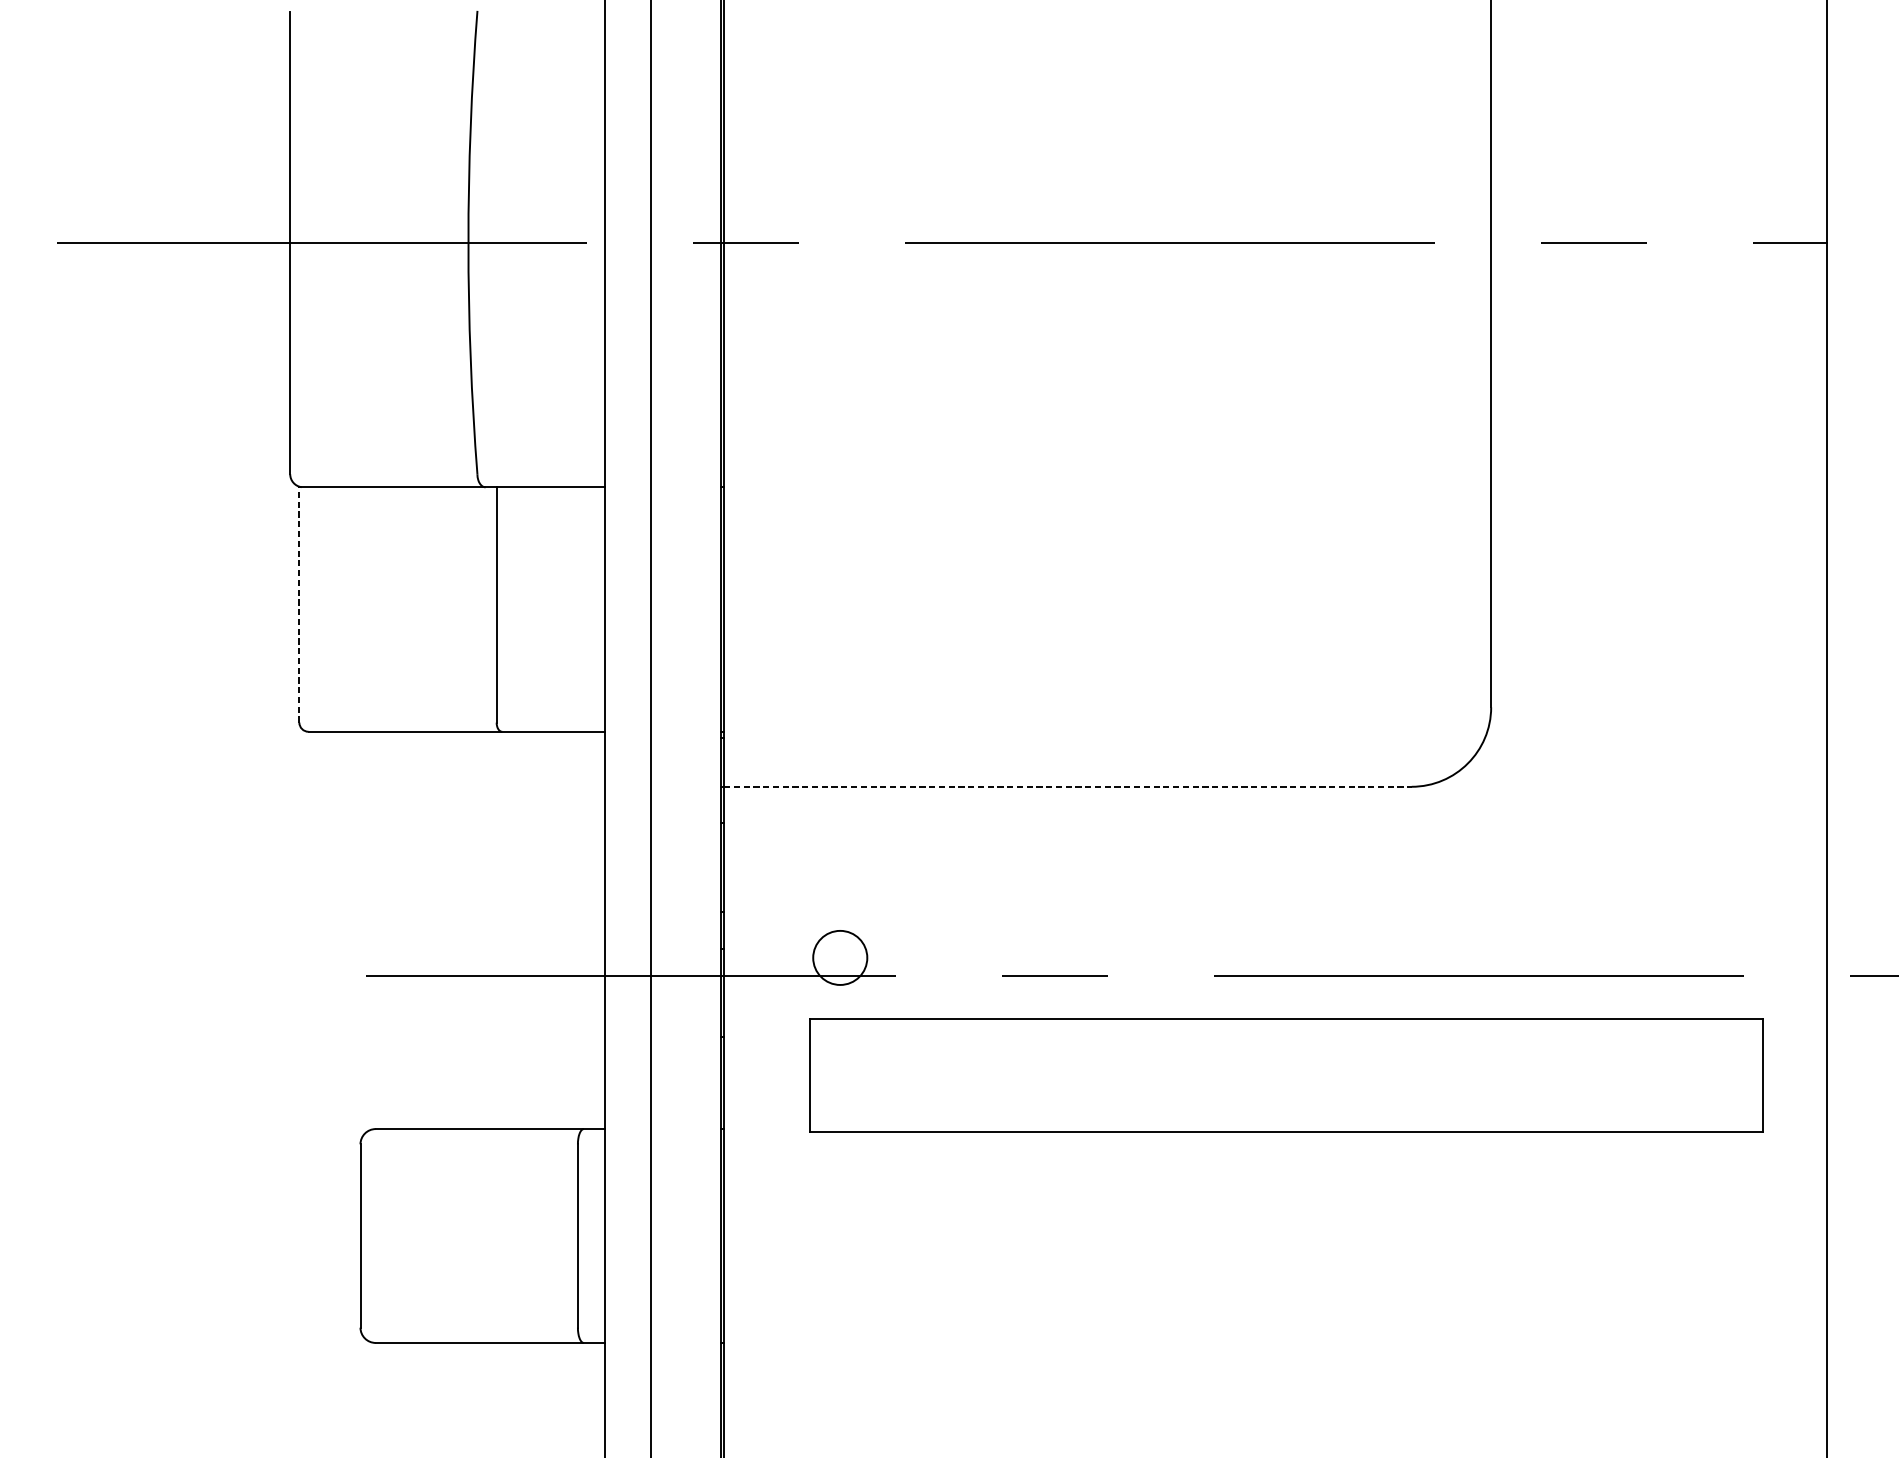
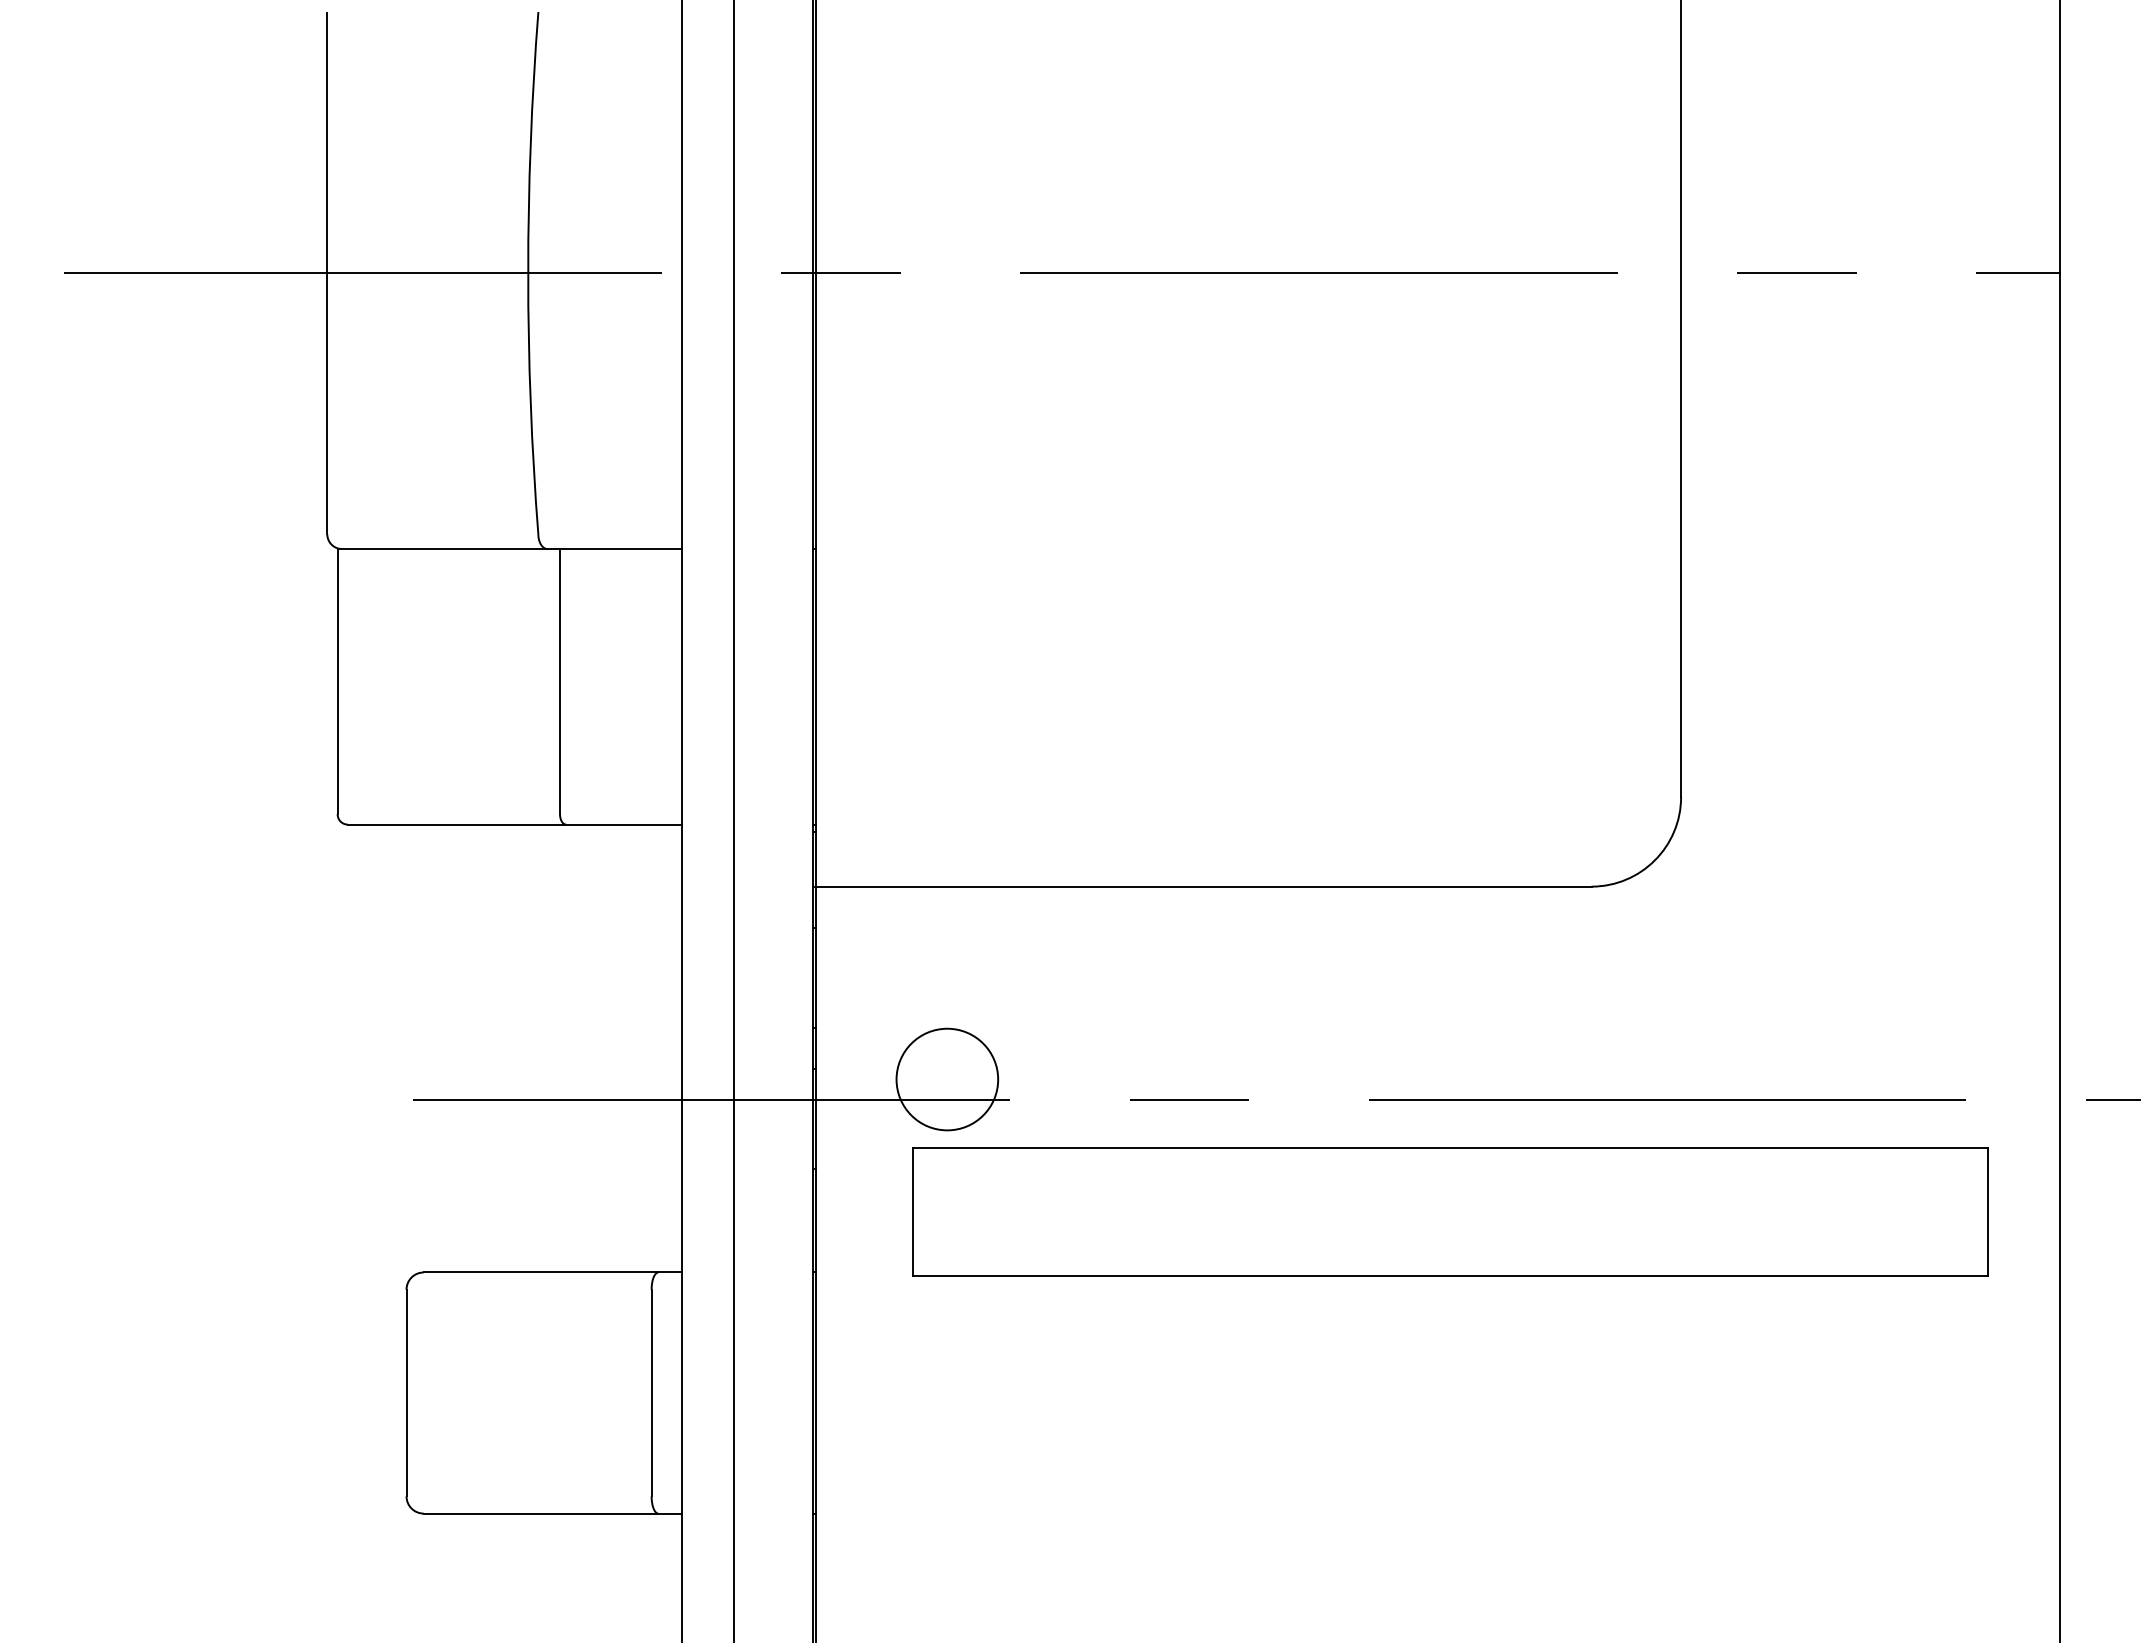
line: (299, 604) -> (337, 681), dashed -> solid
line: (1068, 786) -> (1204, 886), dashed -> solid
circle: (840, 957) -> (947, 1079), size x1.67

